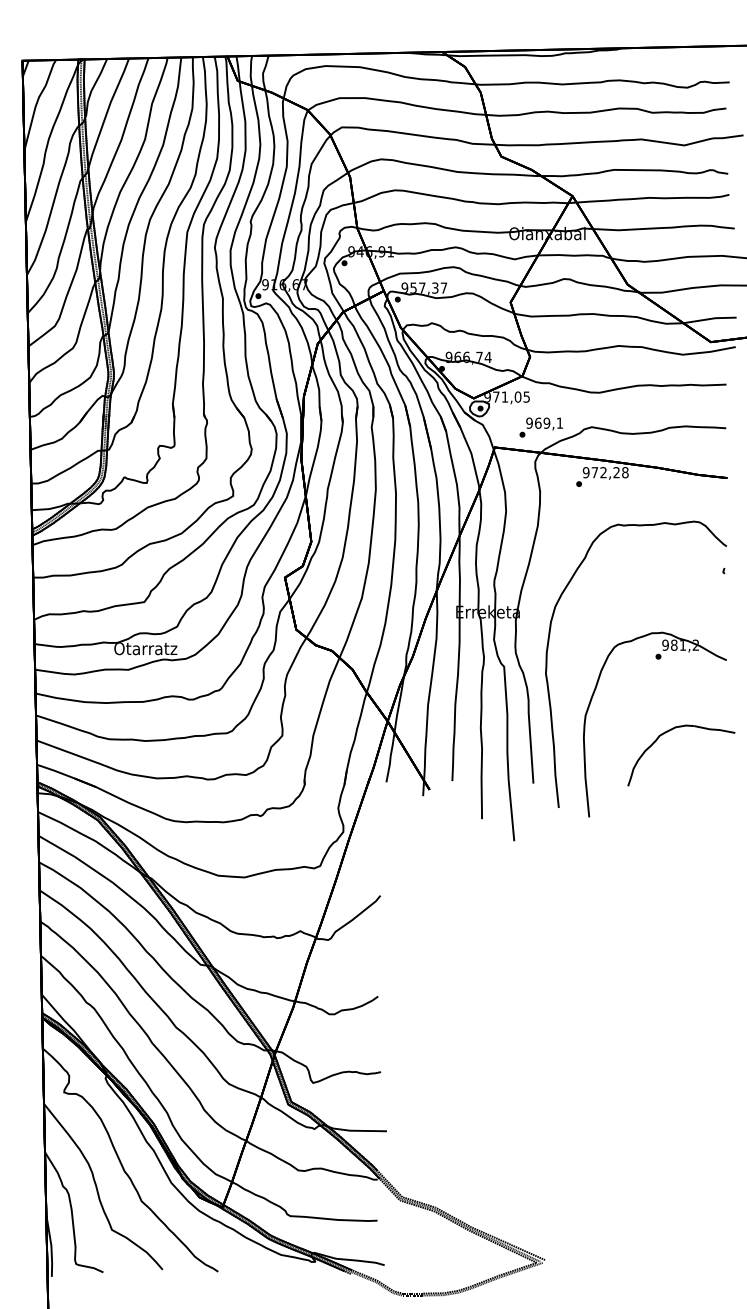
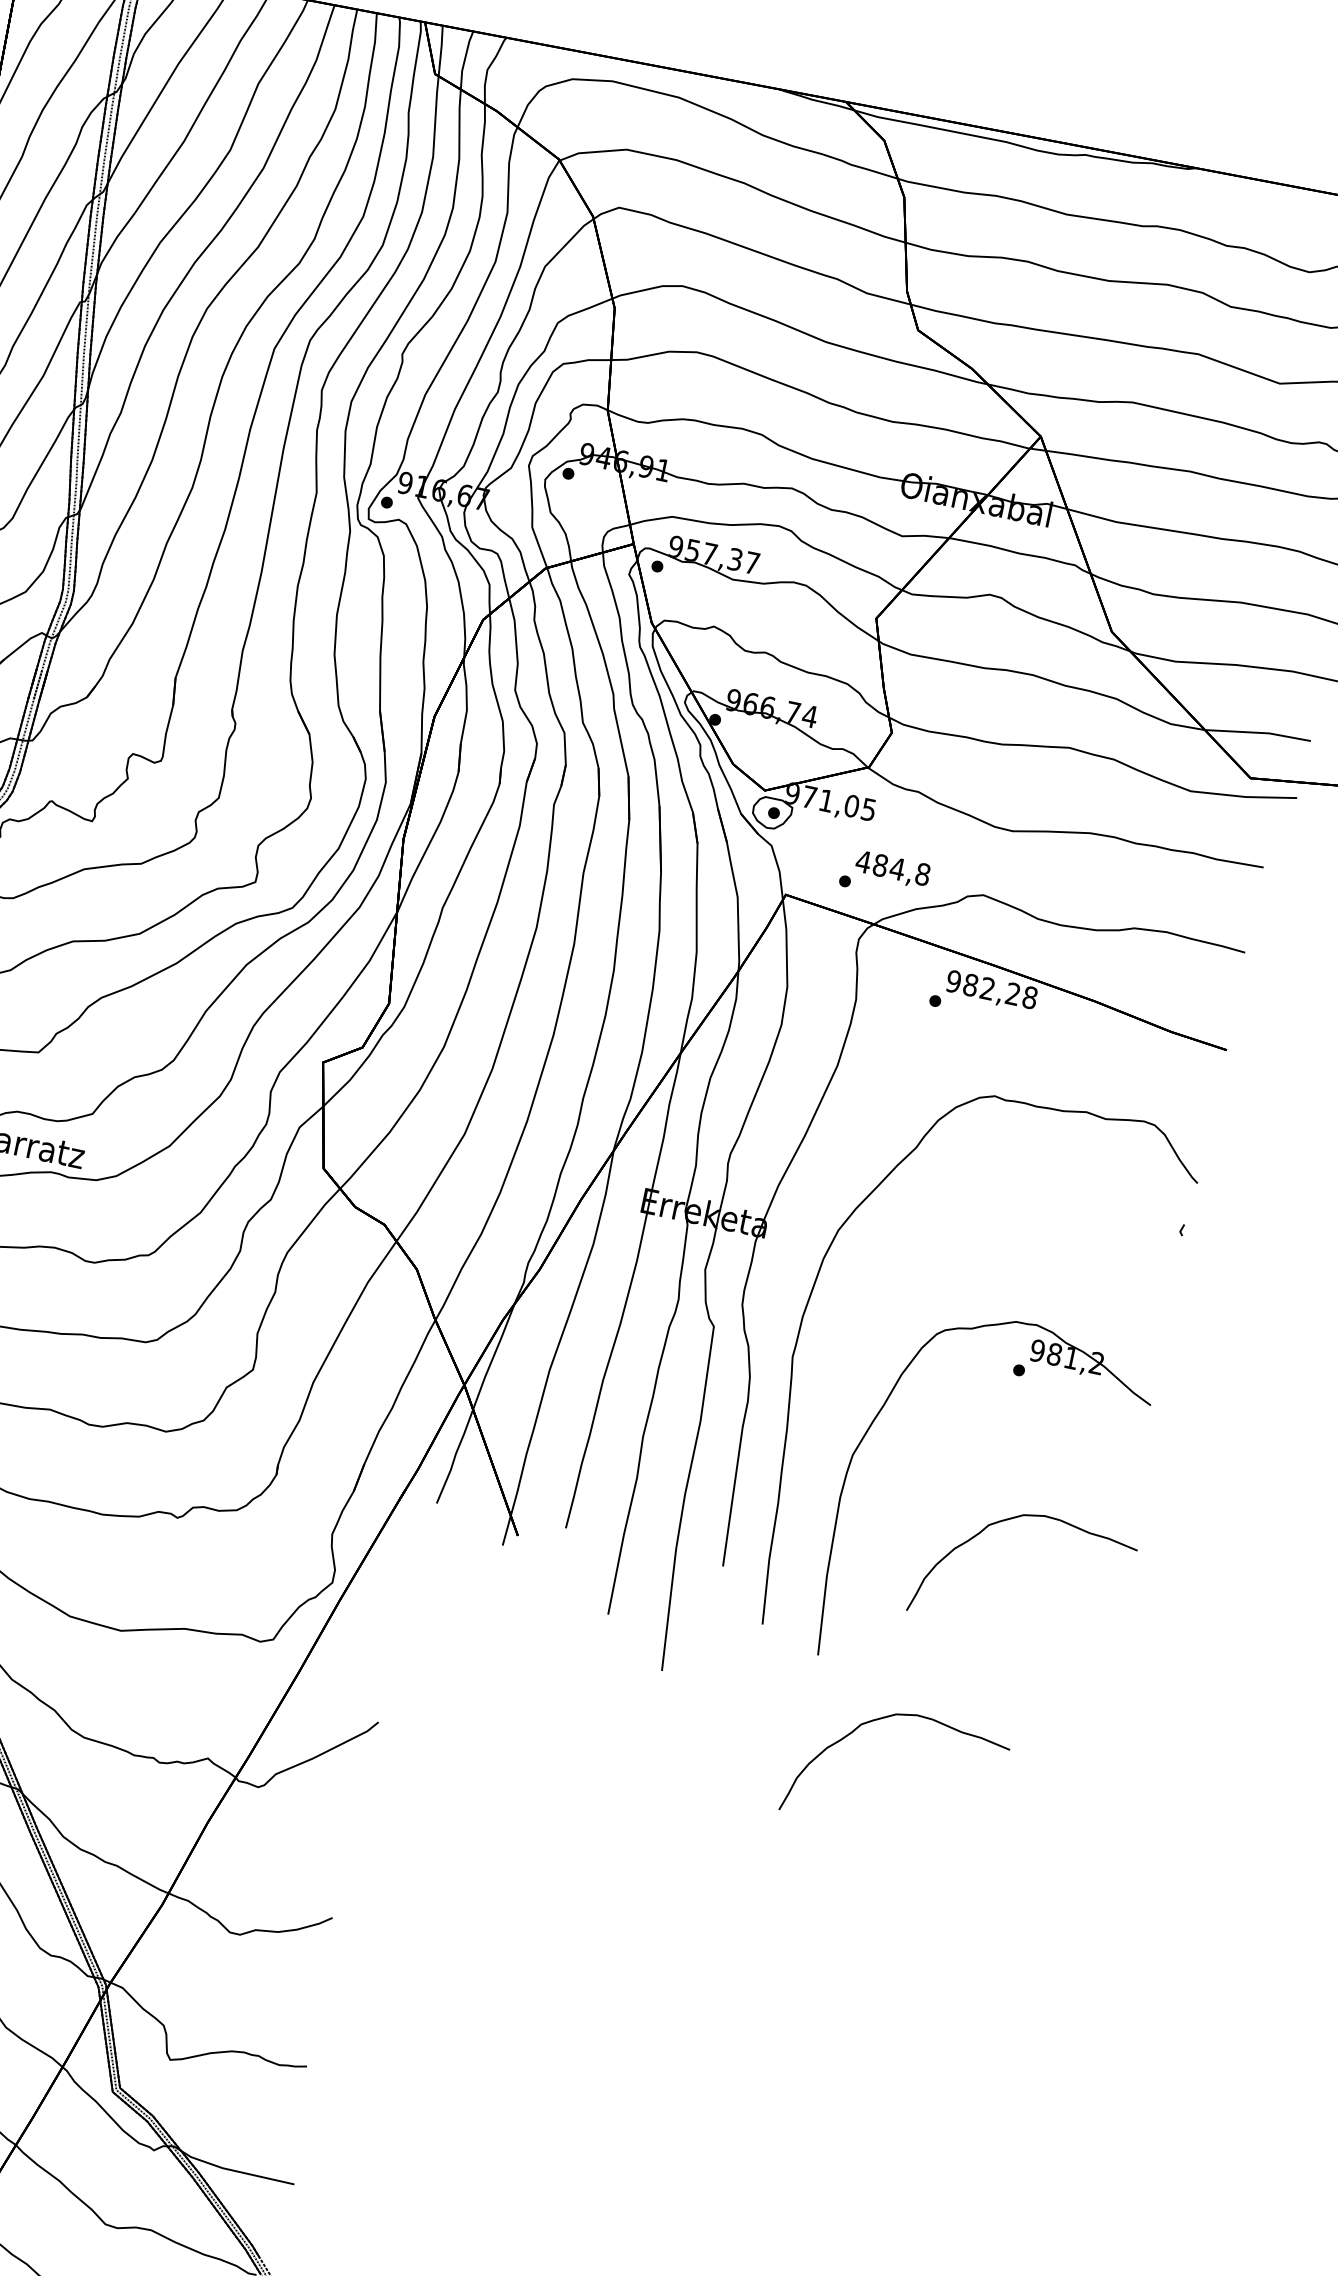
text: (544, 422) -> (893, 866), 969,1 -> 484,8
text: (594, 472) -> (970, 984), 972,28 -> 982,28
part: (627, 842) -> (882, 1719), added

